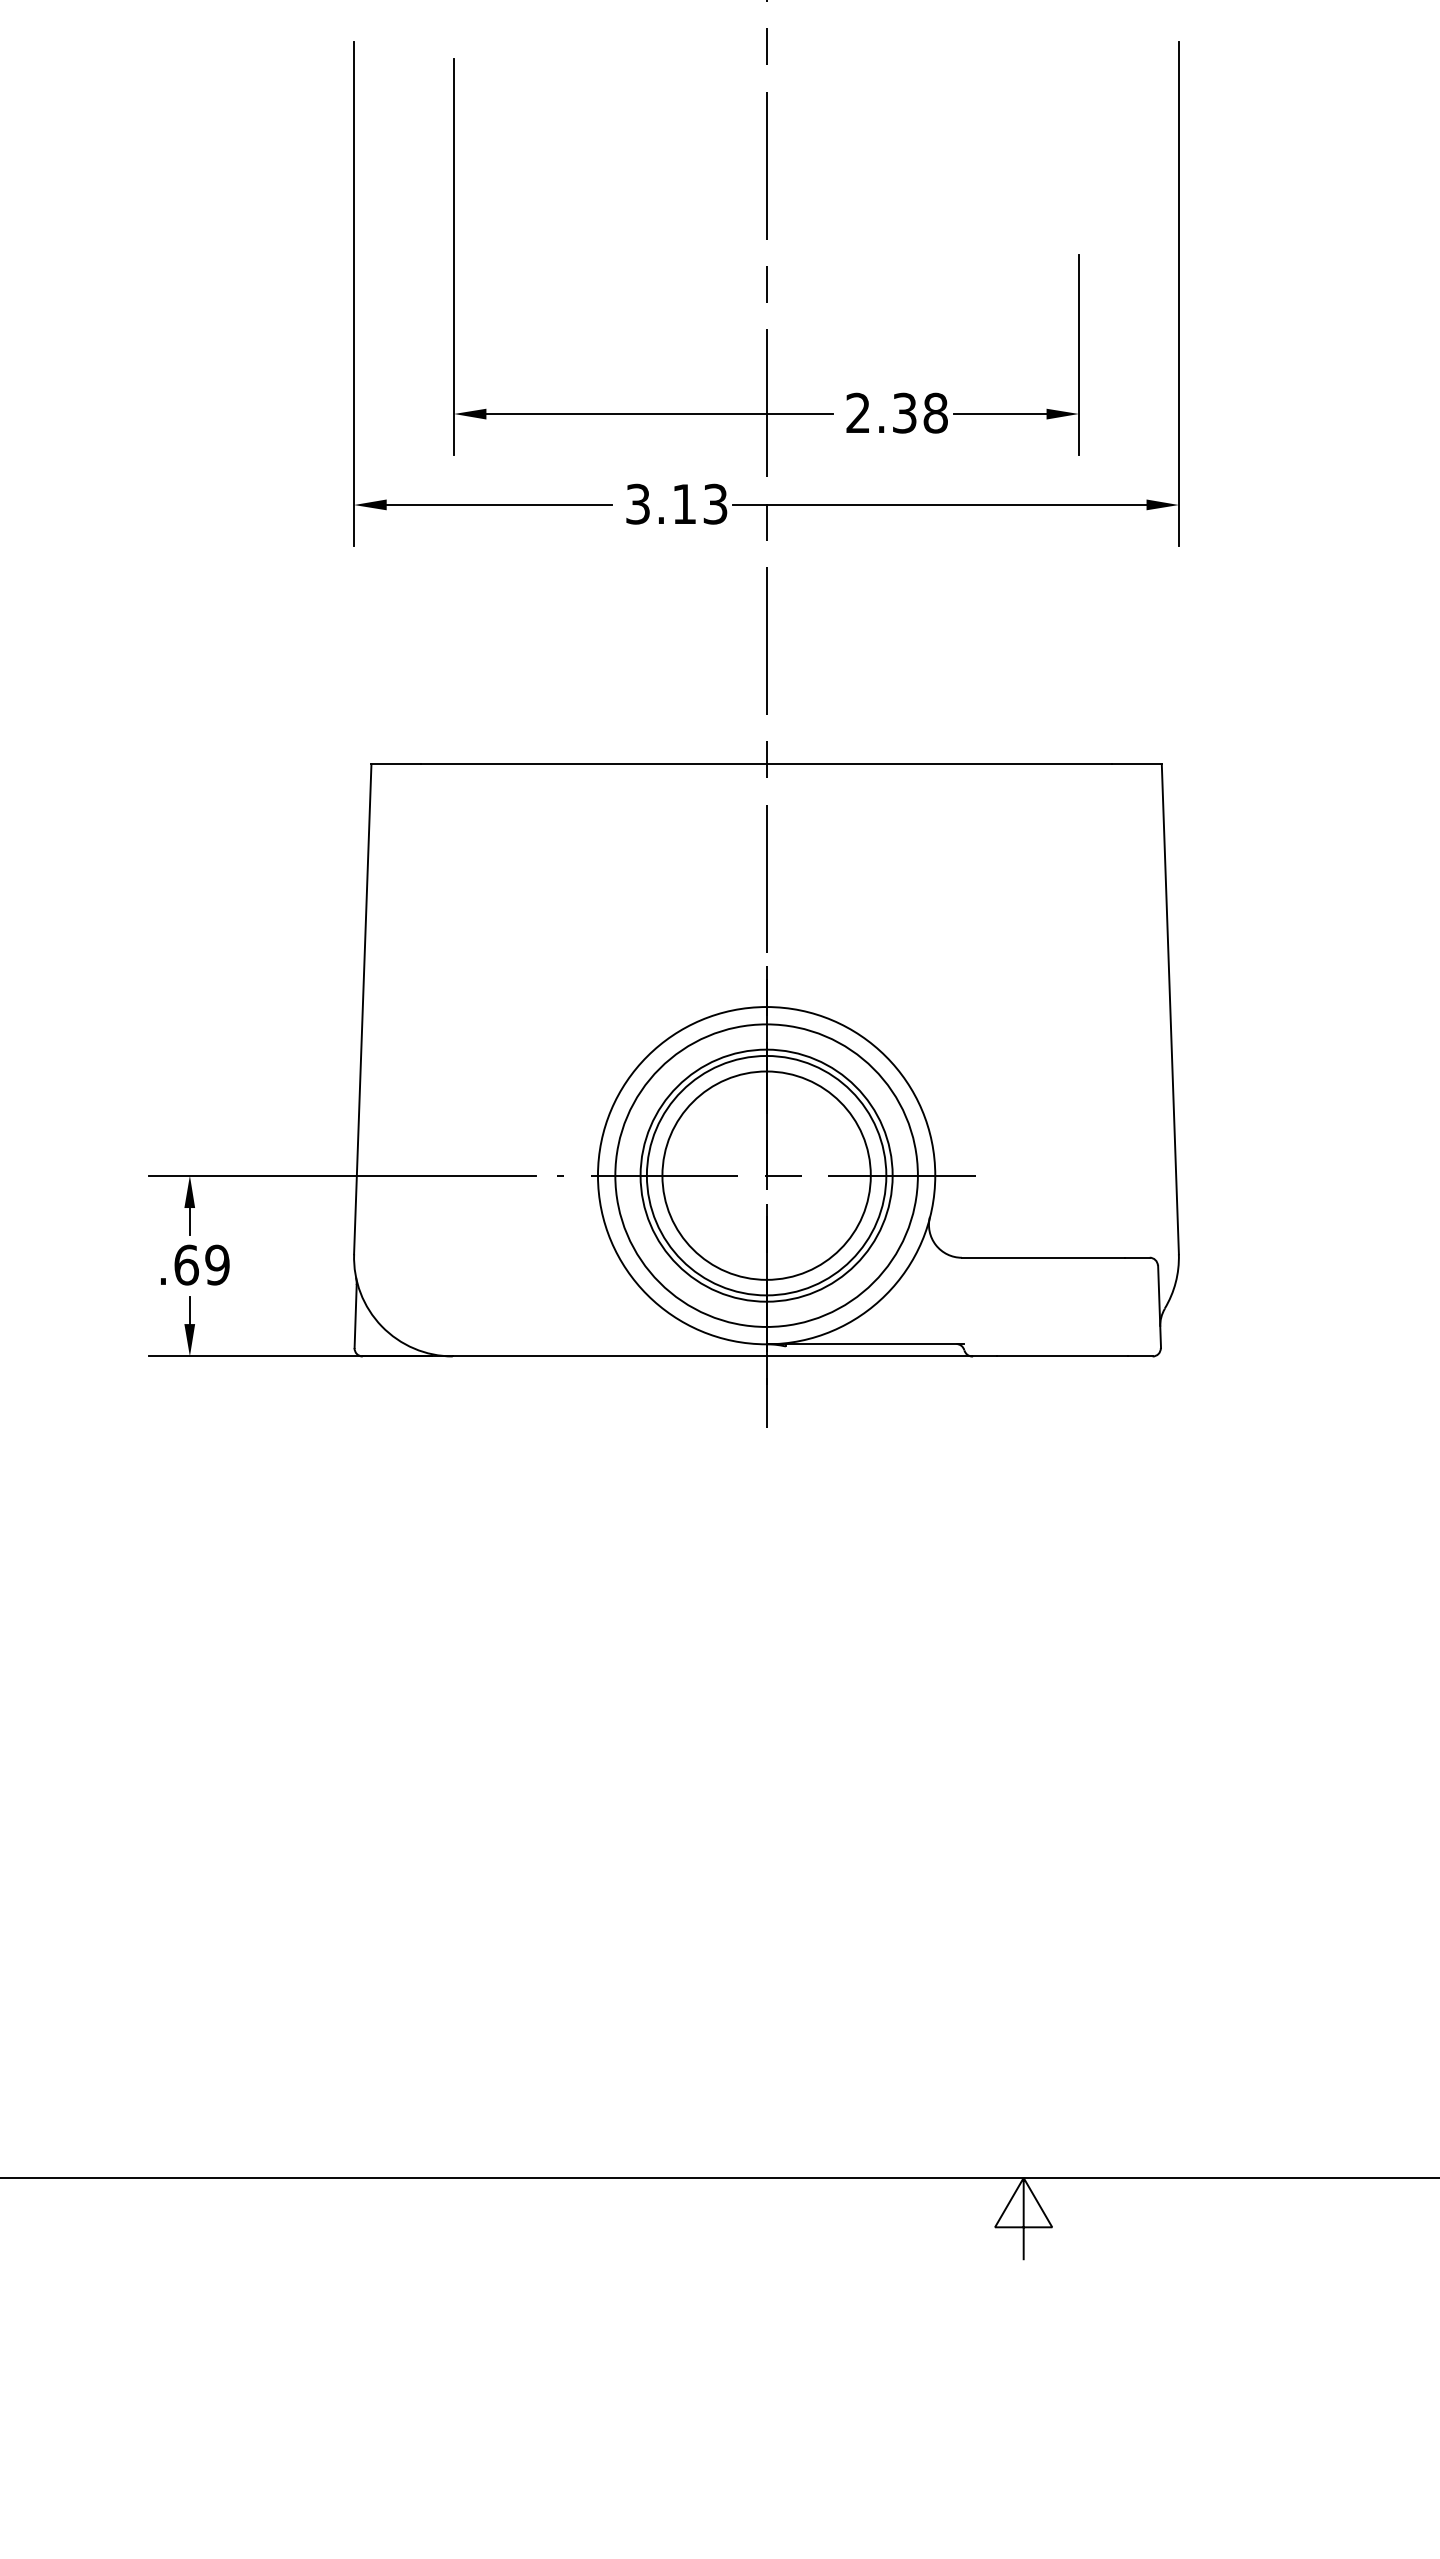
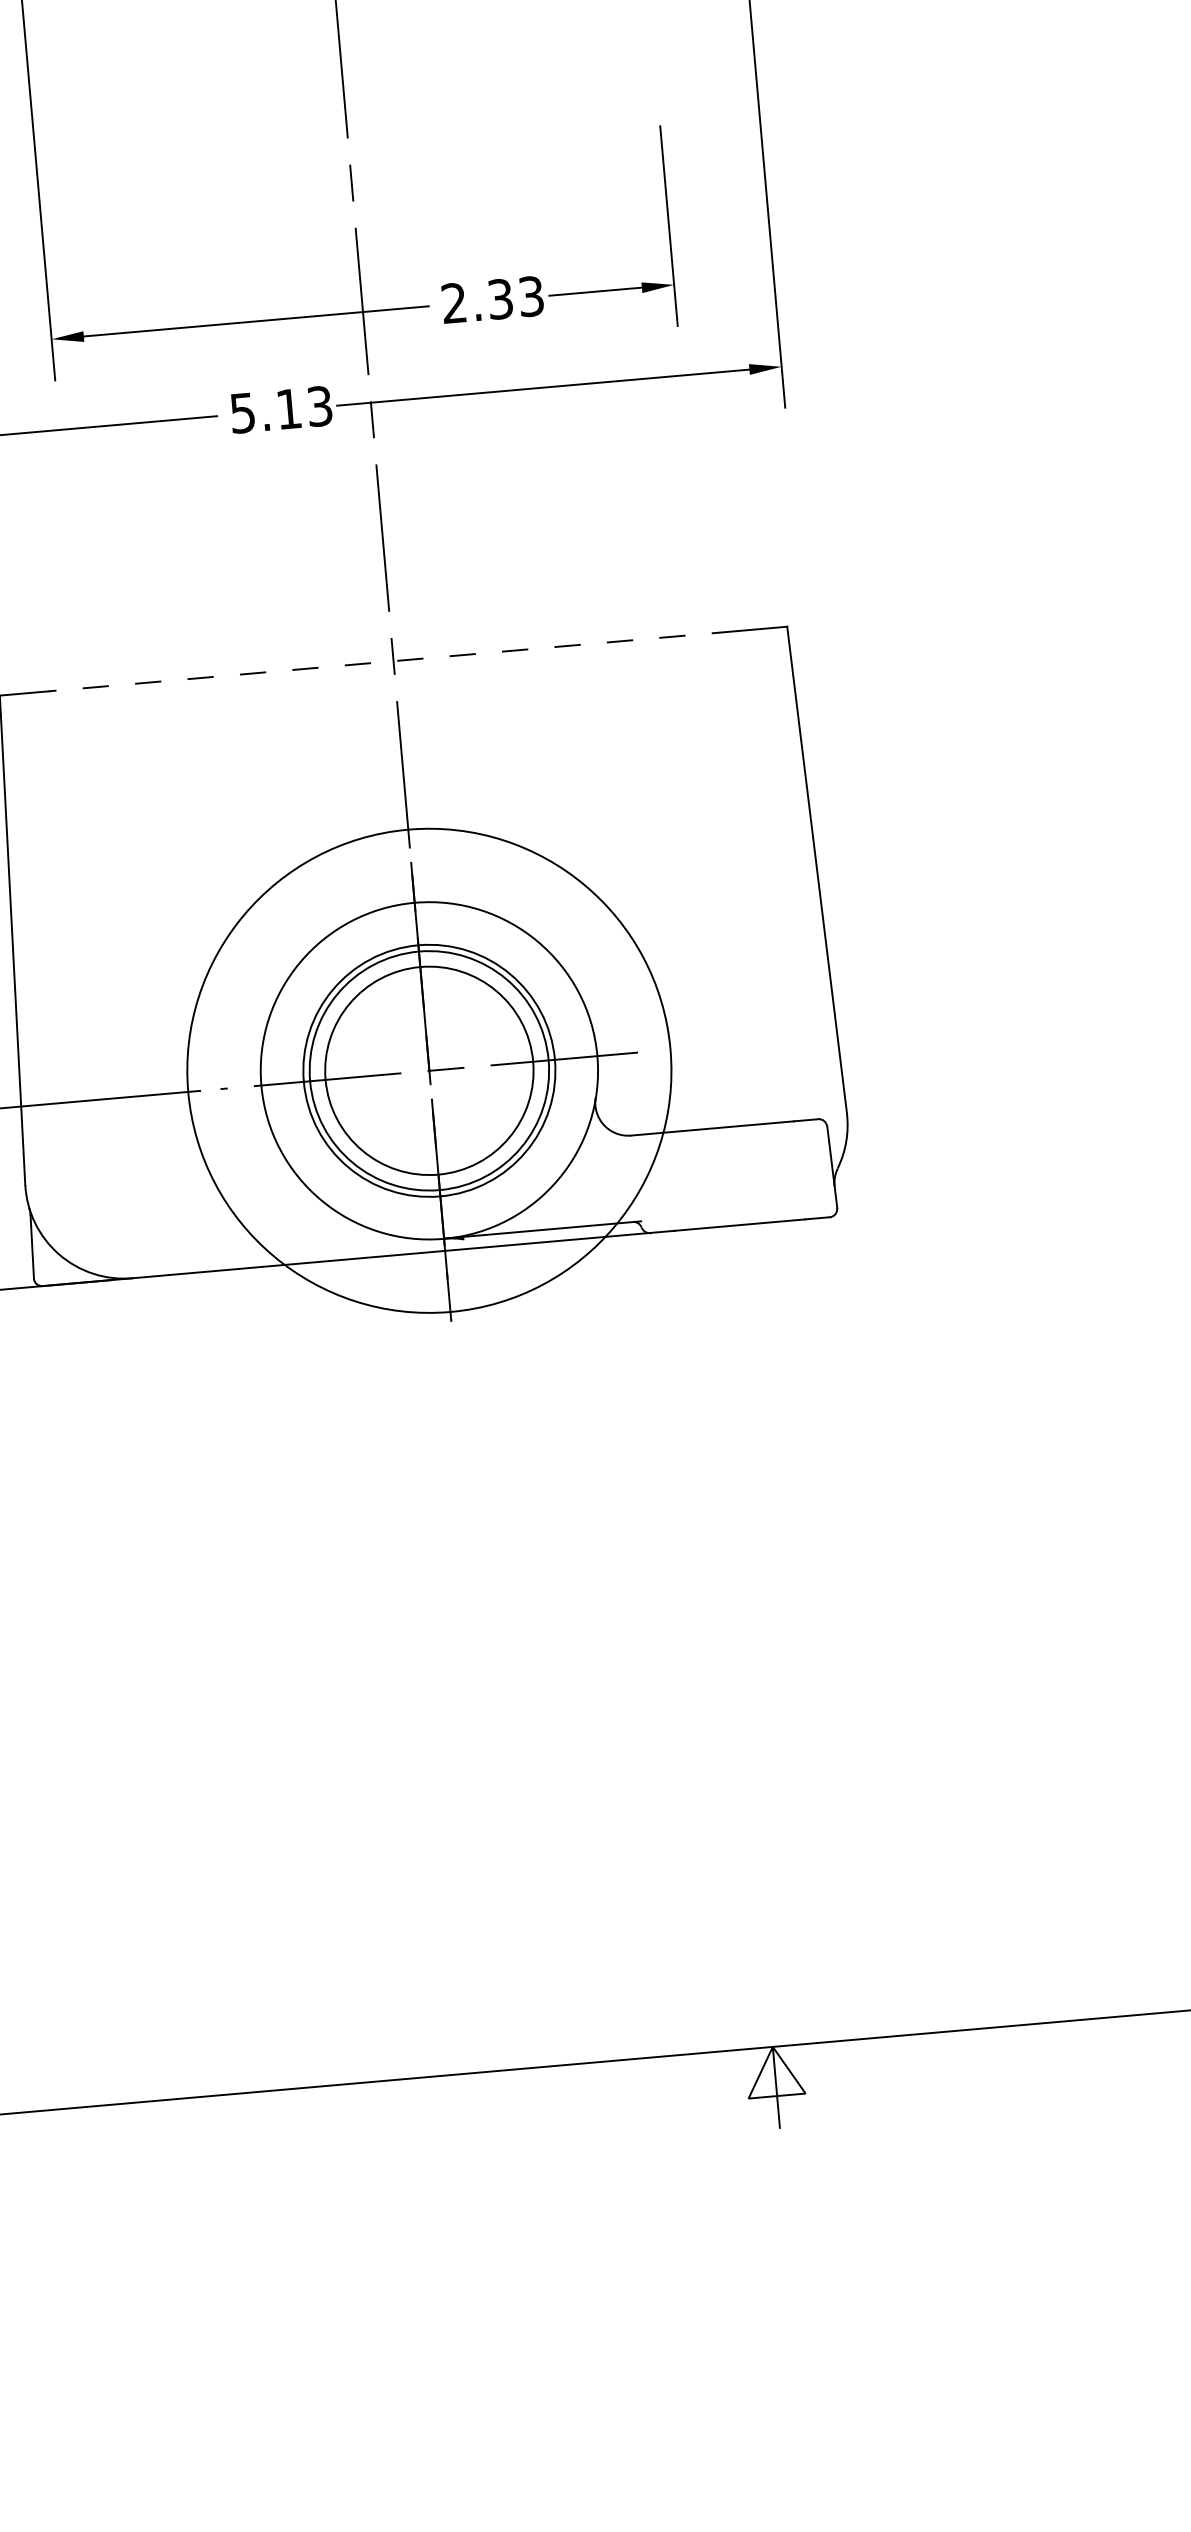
text: (935, 412) -> (531, 295), 2.38 -> 2.33
text: (638, 503) -> (243, 412), 3.13 -> 5.13
line: (766, 764) -> (393, 661), solid -> dashed
circle: (766, 1175) -> (429, 1070), size x1.6

